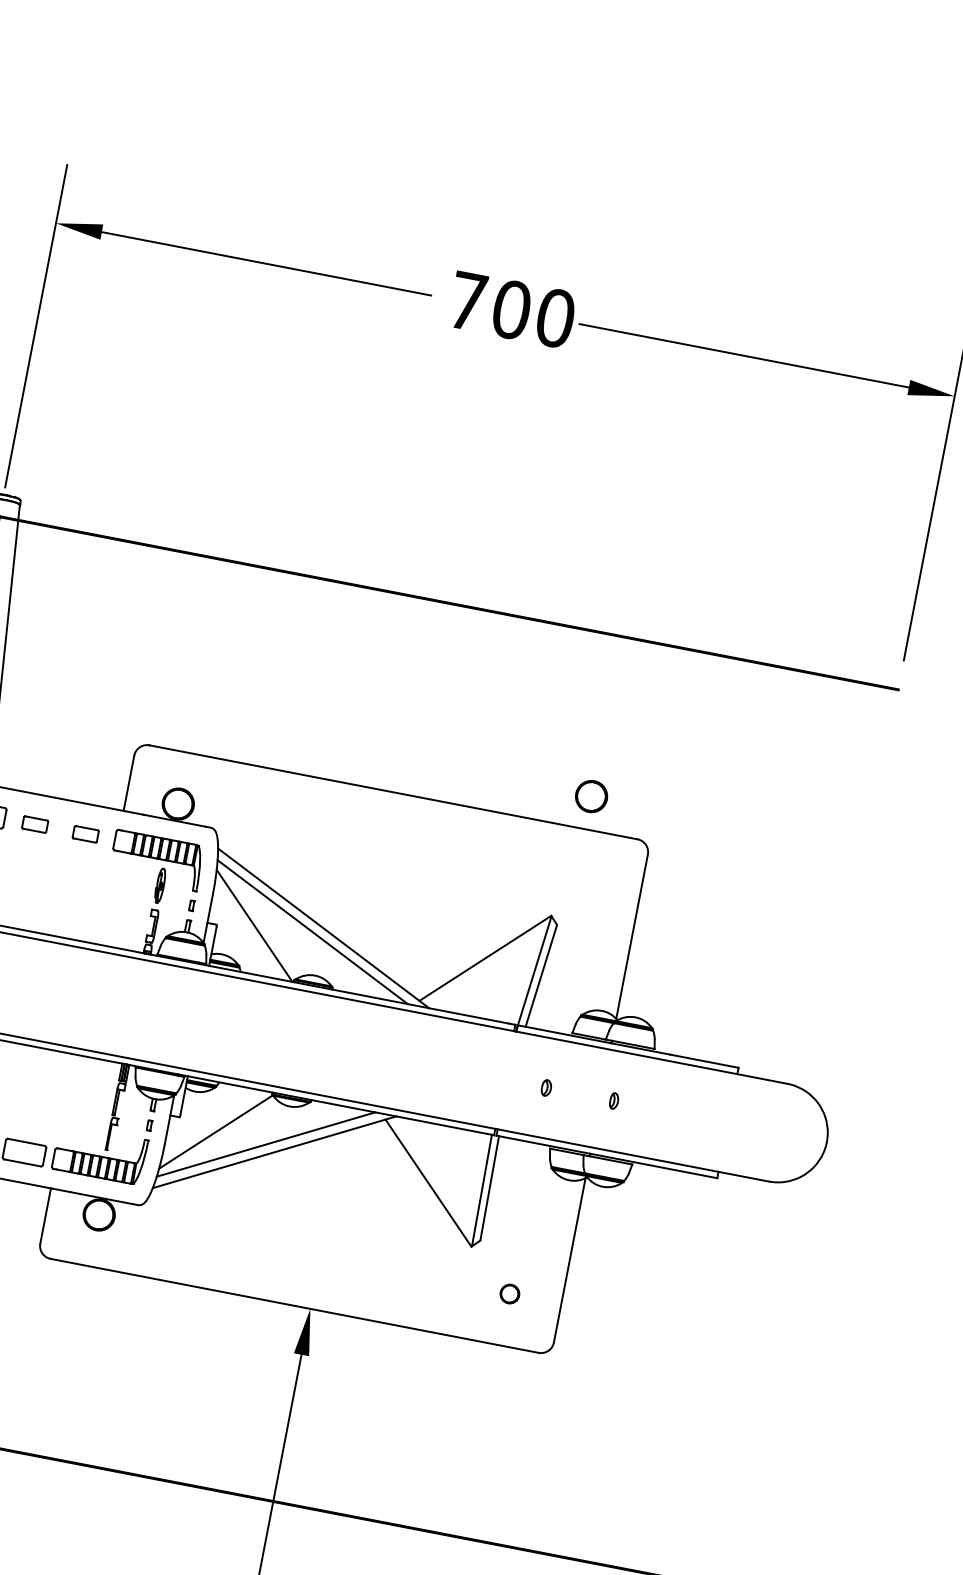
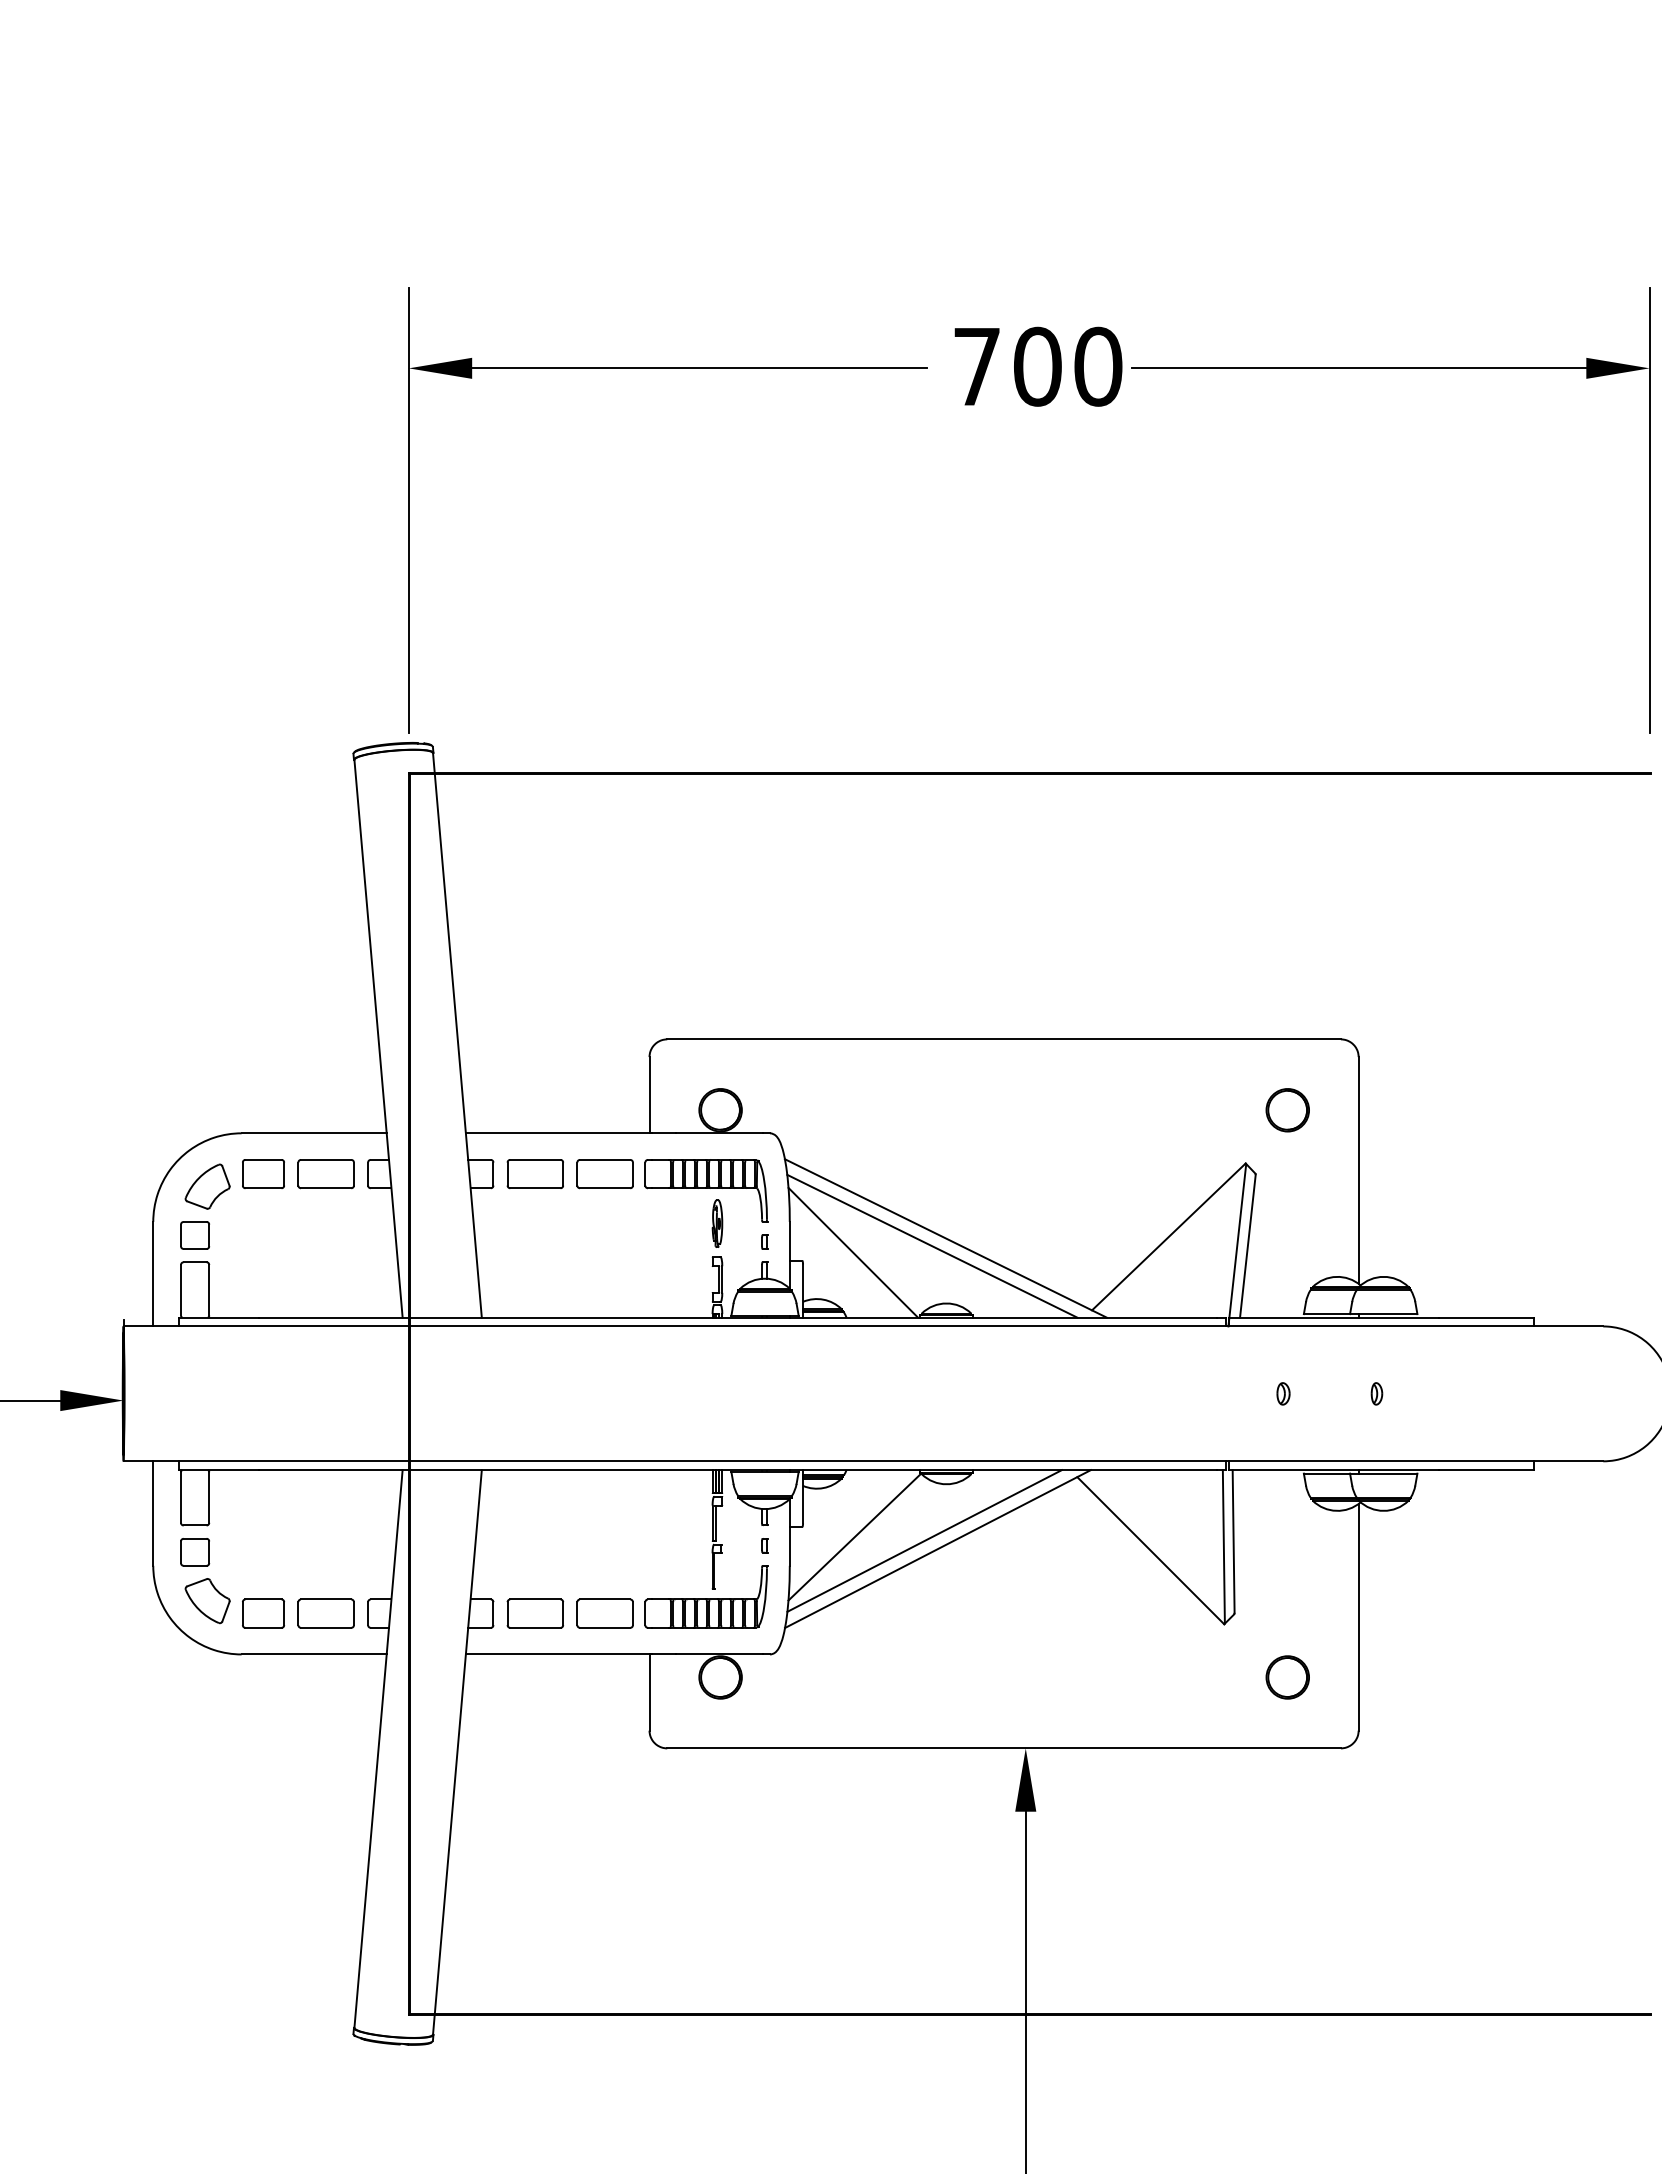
part: (591, 796) -> (1287, 1110), moved
part: (34, 824) -> (534, 1174), size x1.67
part: (85, 834) -> (604, 1174), size x1.67
part: (509, 1294) -> (1287, 1677), size x1.67

